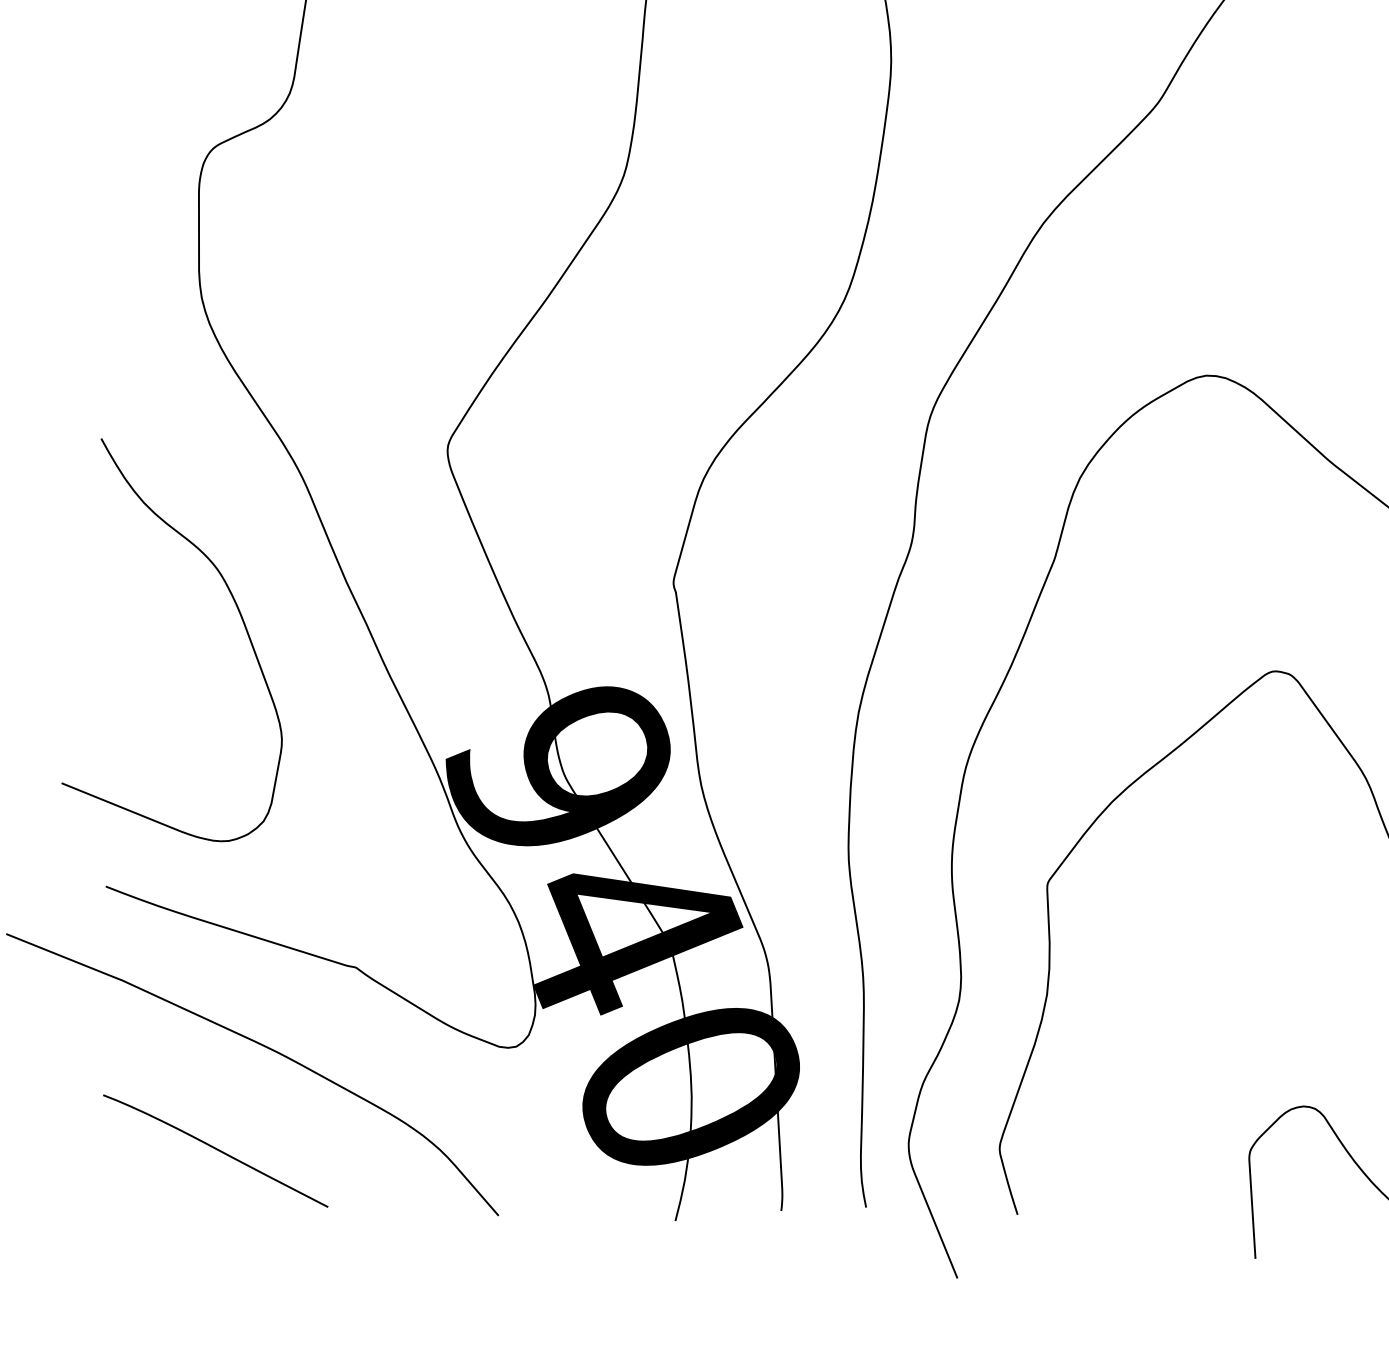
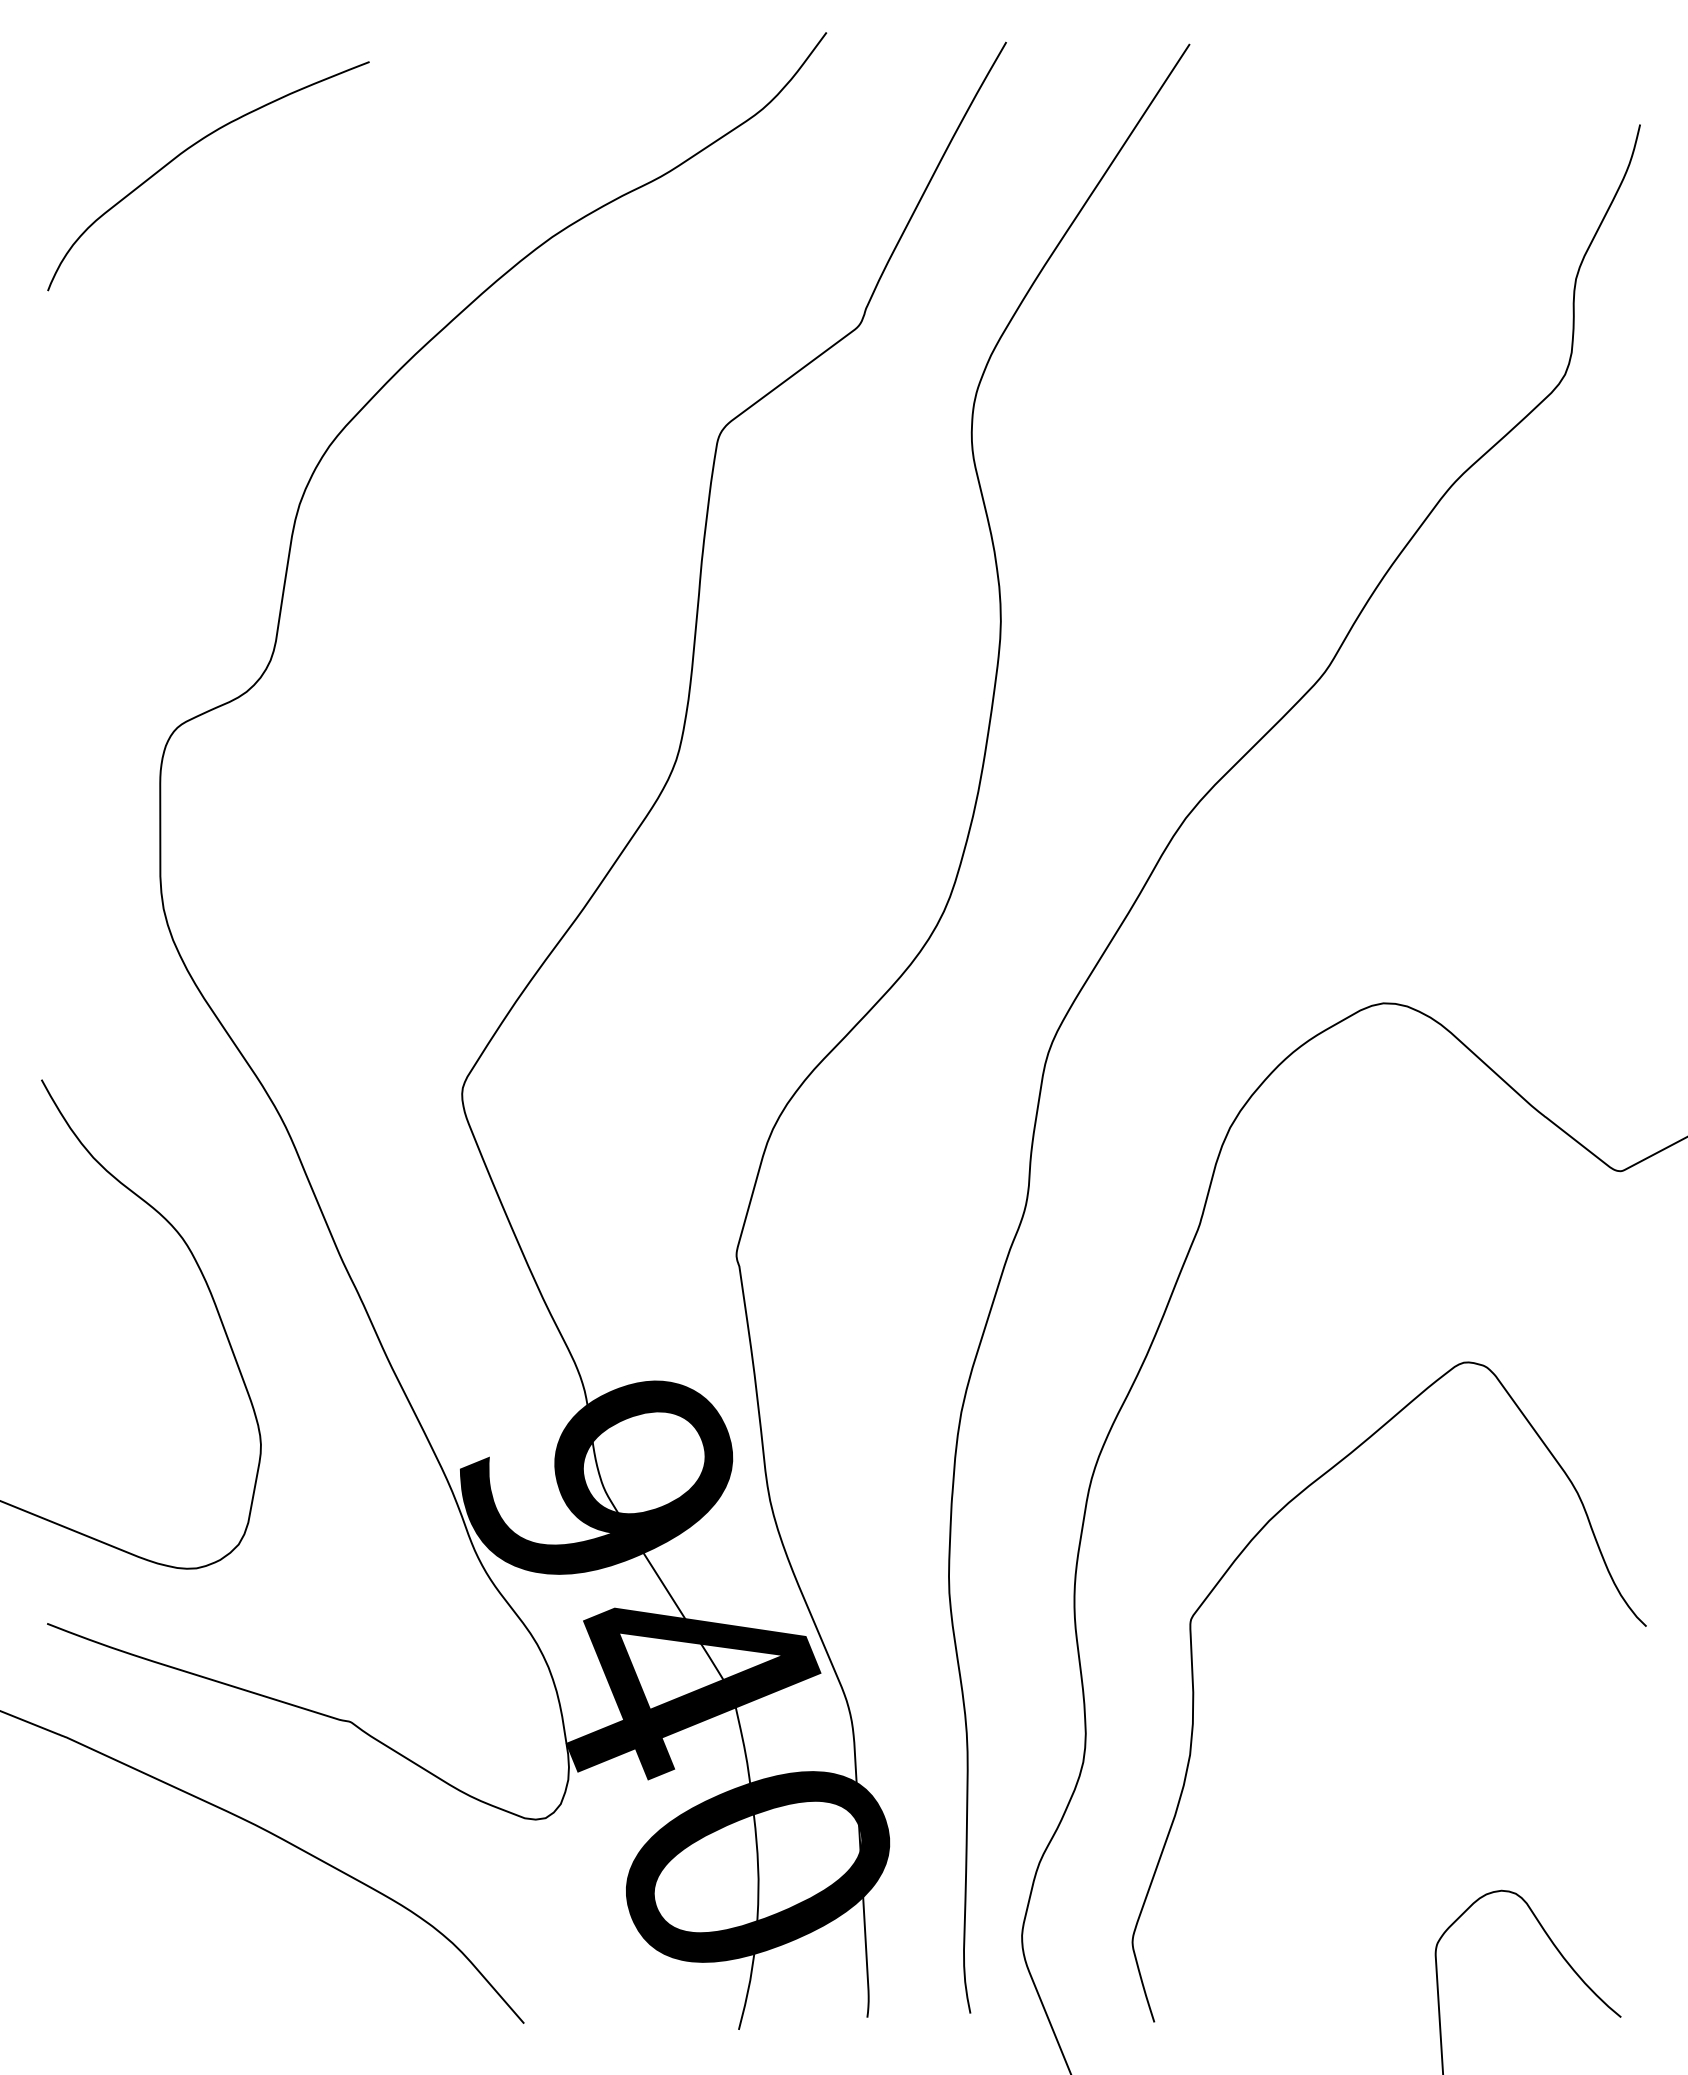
curve: (216, 1149) -> (181, 1943), removed

